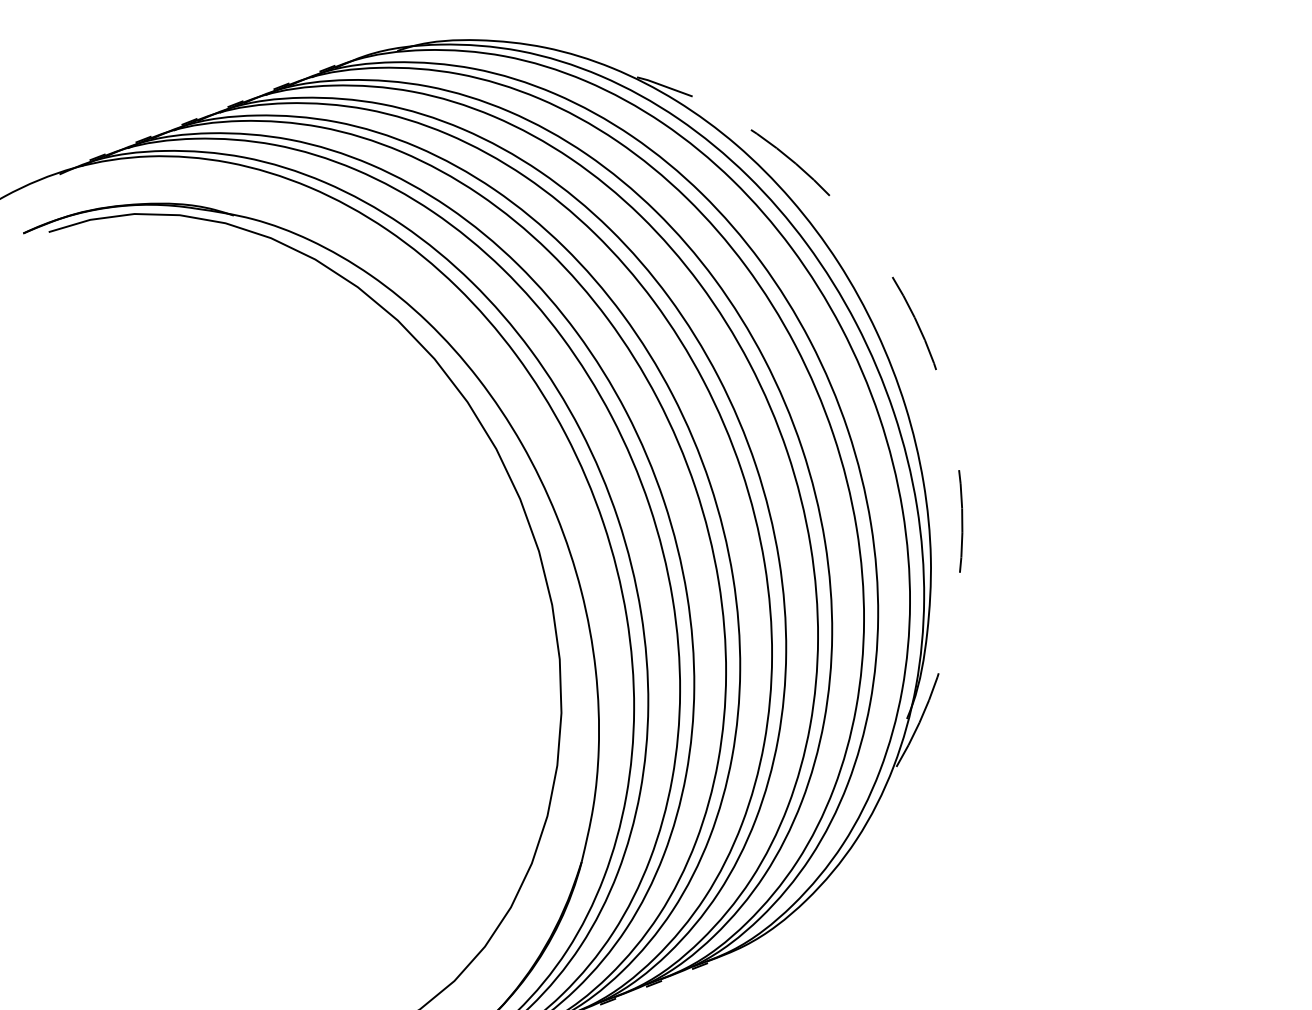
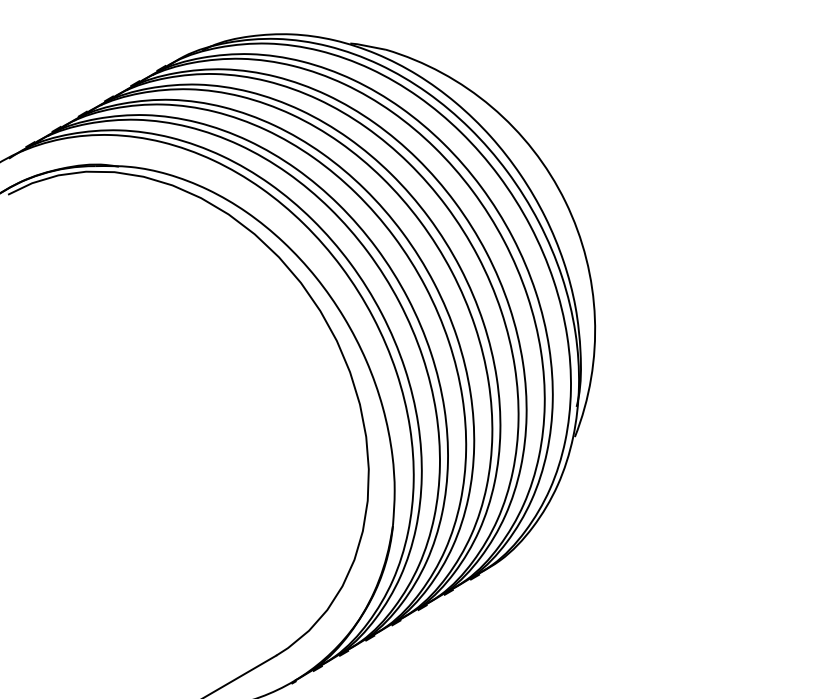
arc: (941, 386) -> (565, 201), dashed -> solid

